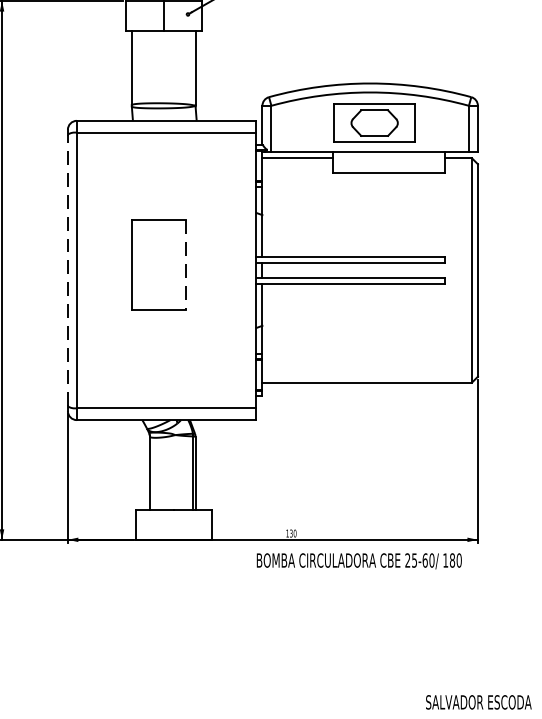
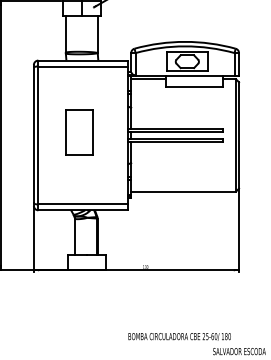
line: (185, 266) -> (92, 133), dashed -> solid
line: (67, 268) -> (33, 134), dashed -> solid
text: (358, 560) -> (179, 336), moved

